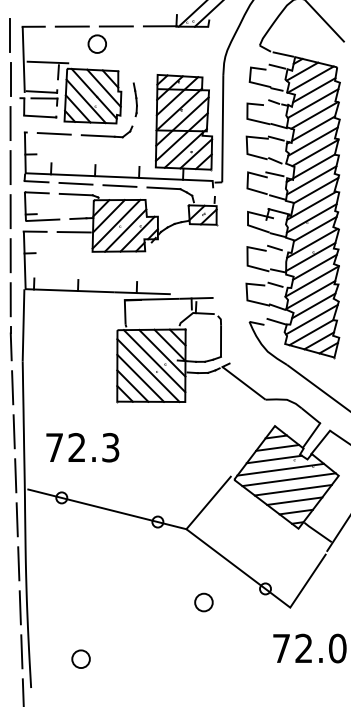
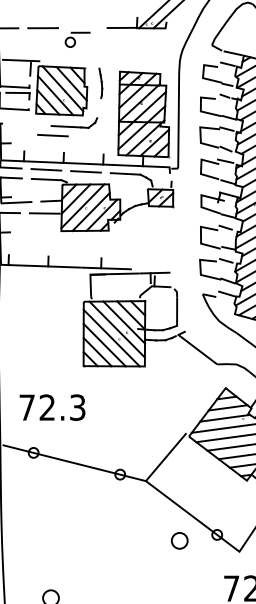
part: (110, 39) -> (77, 39), size x0.6
part: (134, 99) -> (100, 83), moved
line: (53, 133) -> (52, 135), moved
part: (203, 602) -> (179, 540), moved

